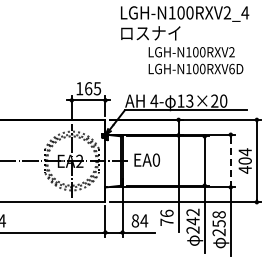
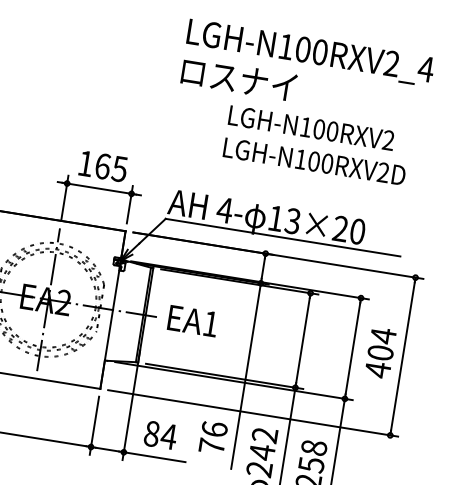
text: (231, 68) -> (382, 171), LGH-N100RXV6D -> LGH-N100RXV2D
text: (156, 159) -> (211, 322), EA0 -> EA1
line: (230, 161) -> (352, 349), dashed -> solid

